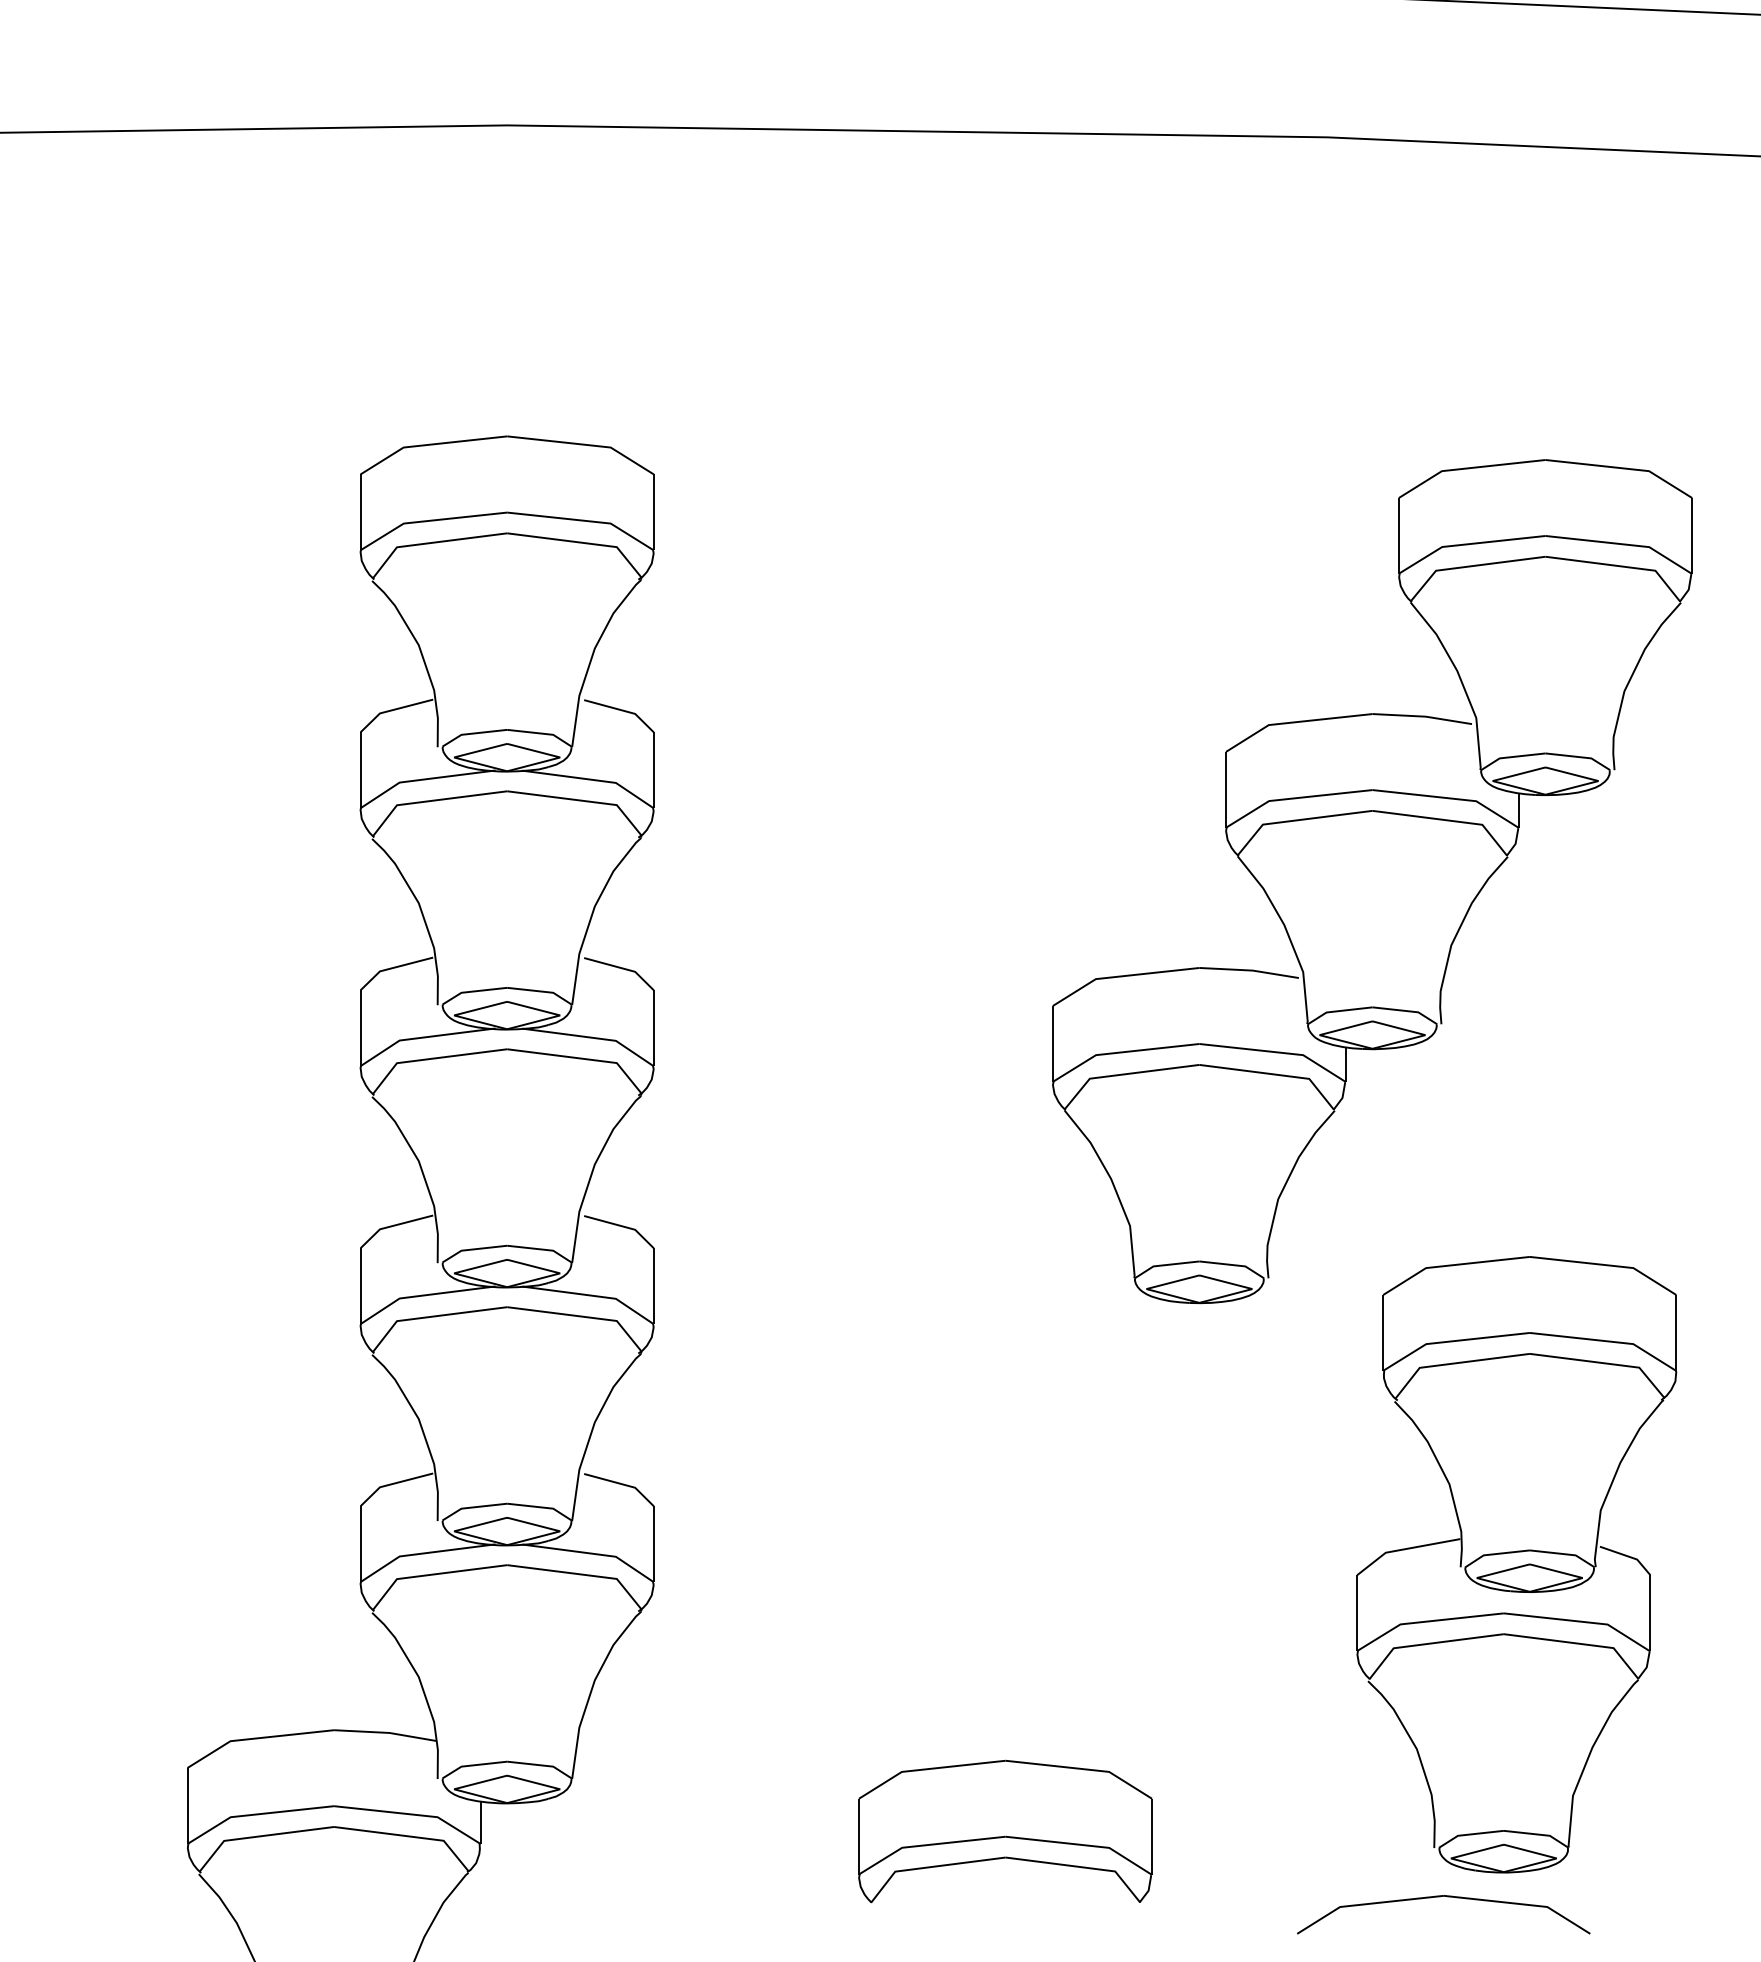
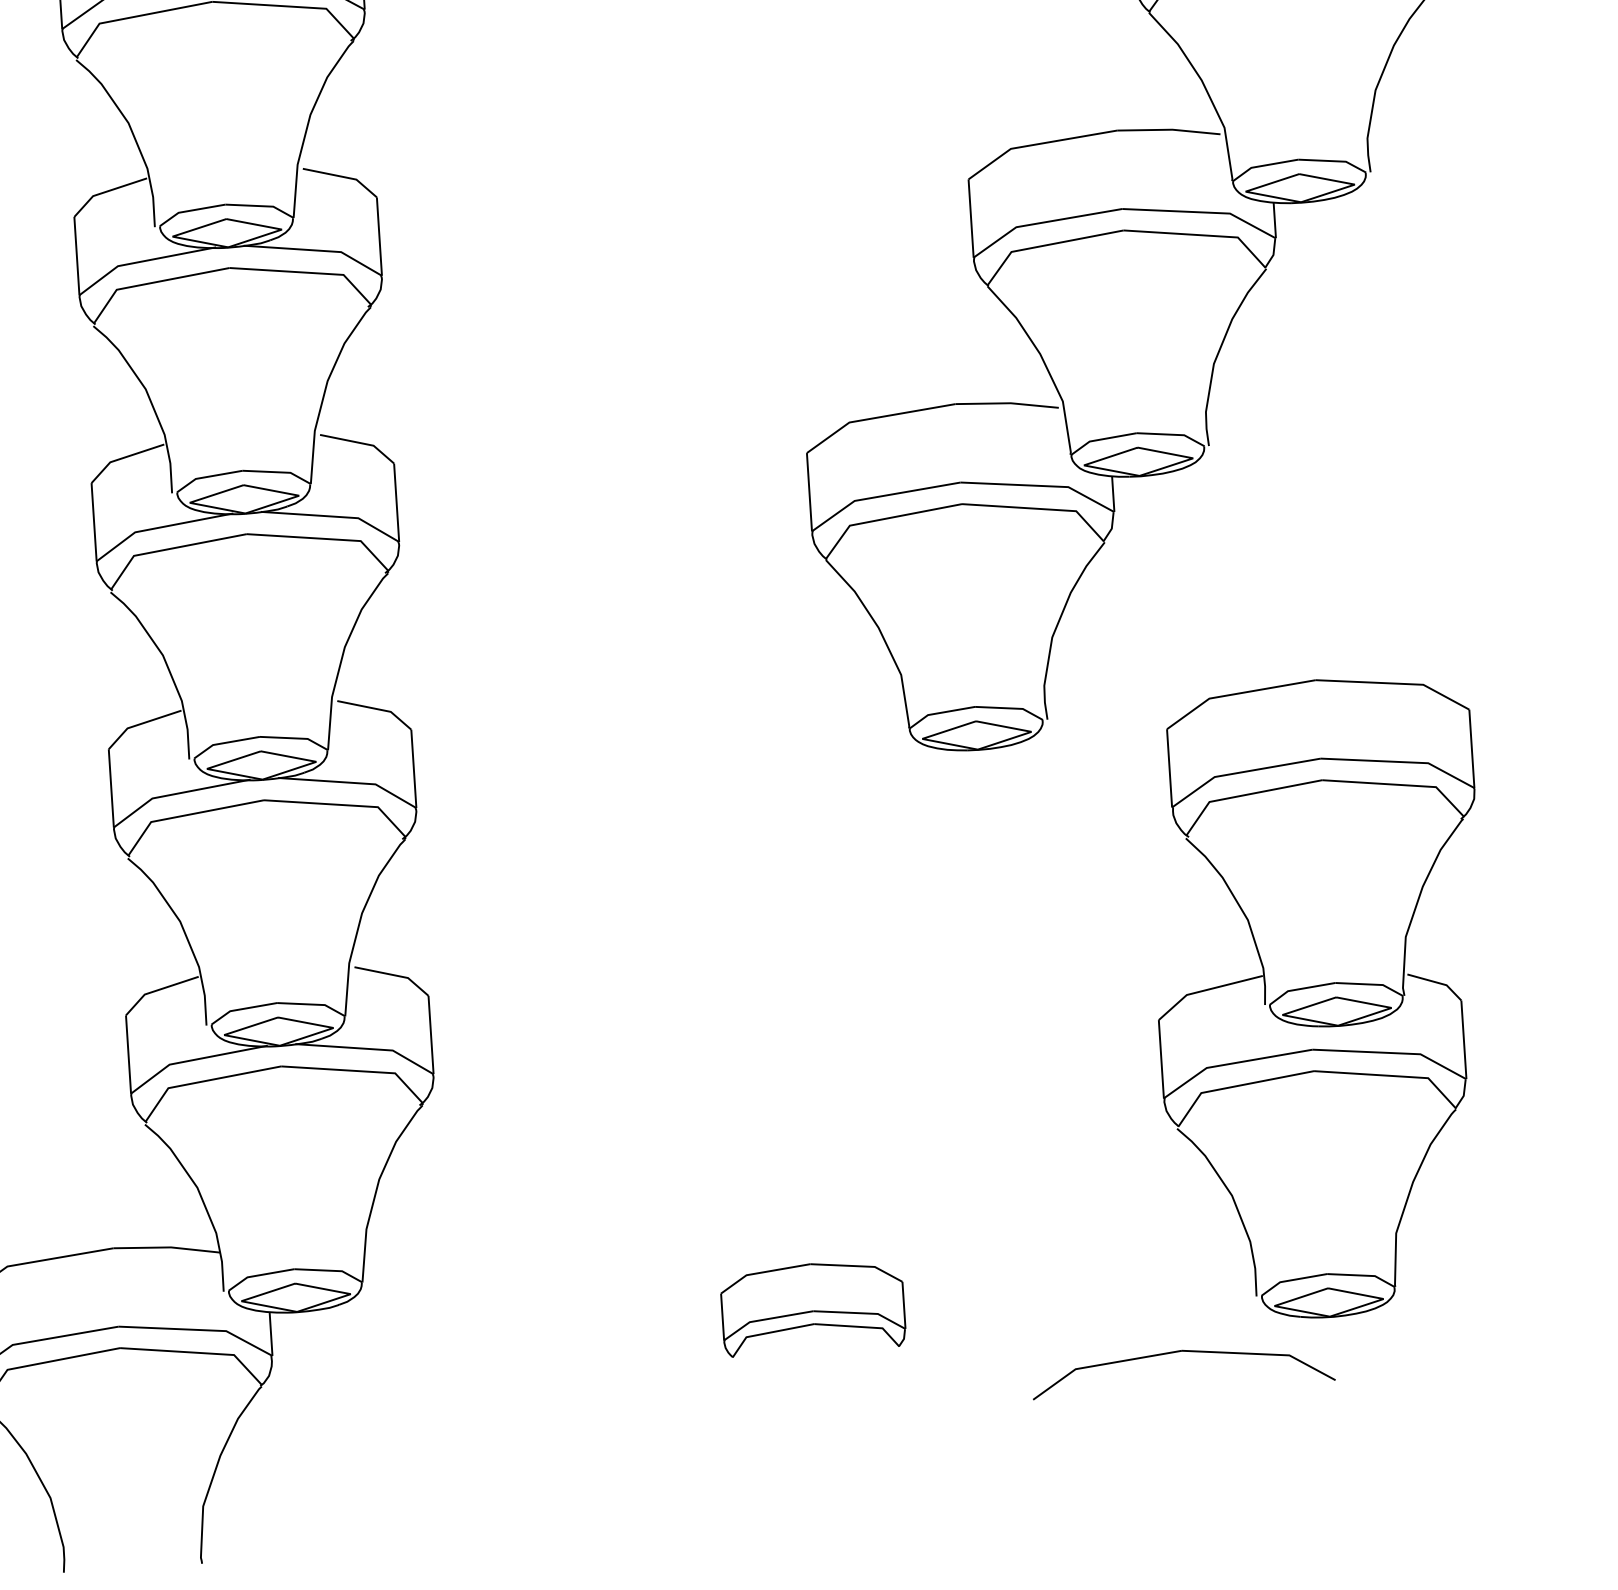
part: (1005, 1831) -> (813, 1307), size x0.6
part: (1440, 1897) -> (1178, 1352), moved

